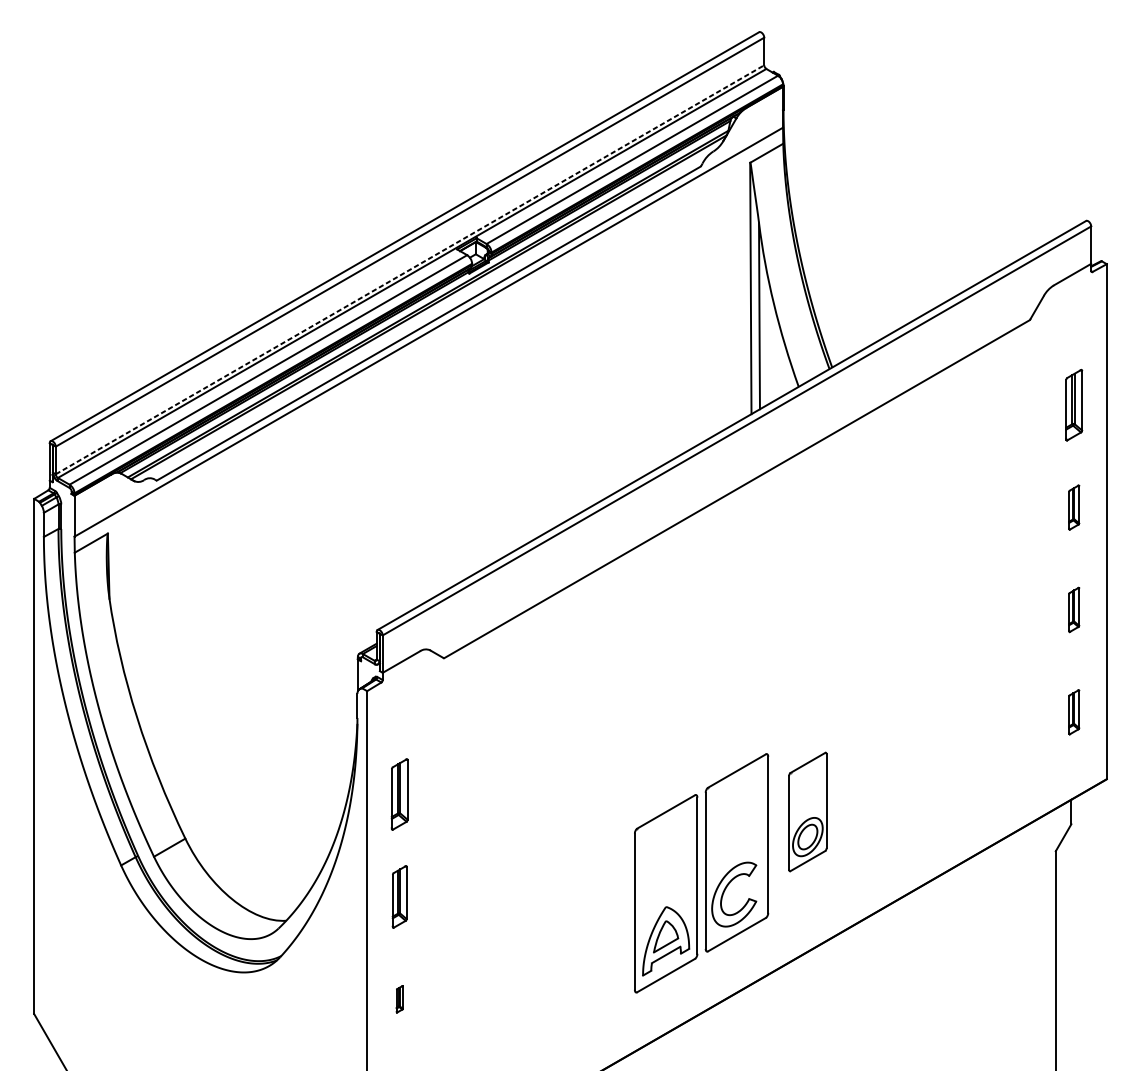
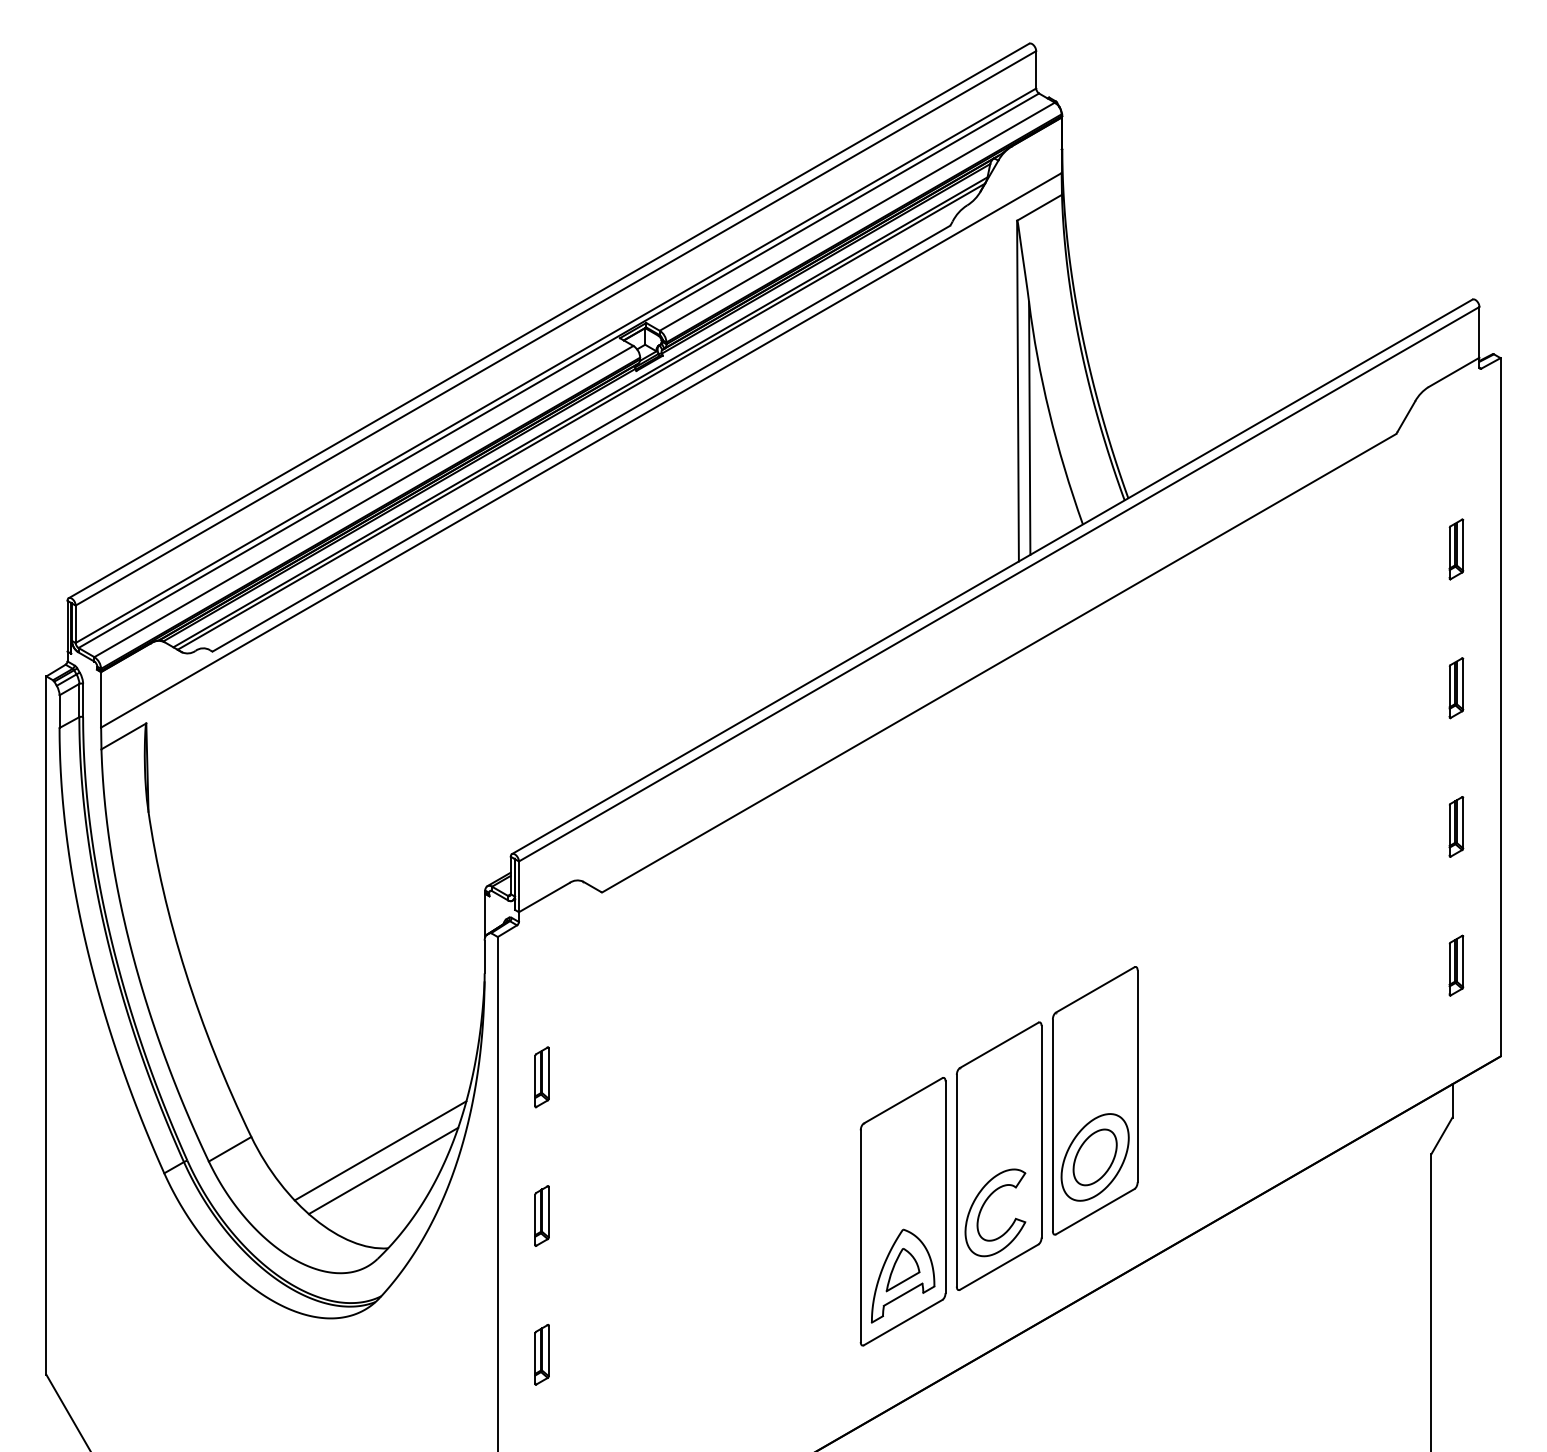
line: (409, 269) -> (555, 365), dashed -> solid
part: (1074, 405) -> (1456, 549), size x0.62
part: (399, 794) -> (541, 1077), size x0.62
part: (808, 811) -> (1095, 1100), size x1.67
line: (280, 848) -> (380, 1150), added
line: (282, 863) -> (383, 1170), added
part: (399, 896) -> (541, 1215), size x0.71
part: (399, 999) -> (541, 1354), size x1.67

